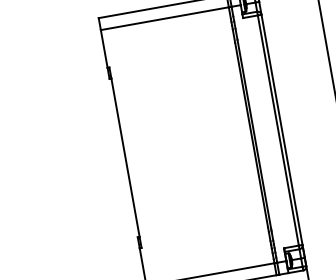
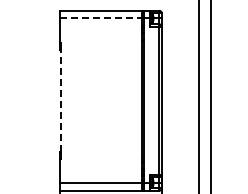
line: (165, 18) -> (101, 18), solid -> dashed
line: (126, 157) -> (61, 100), solid -> dashed

